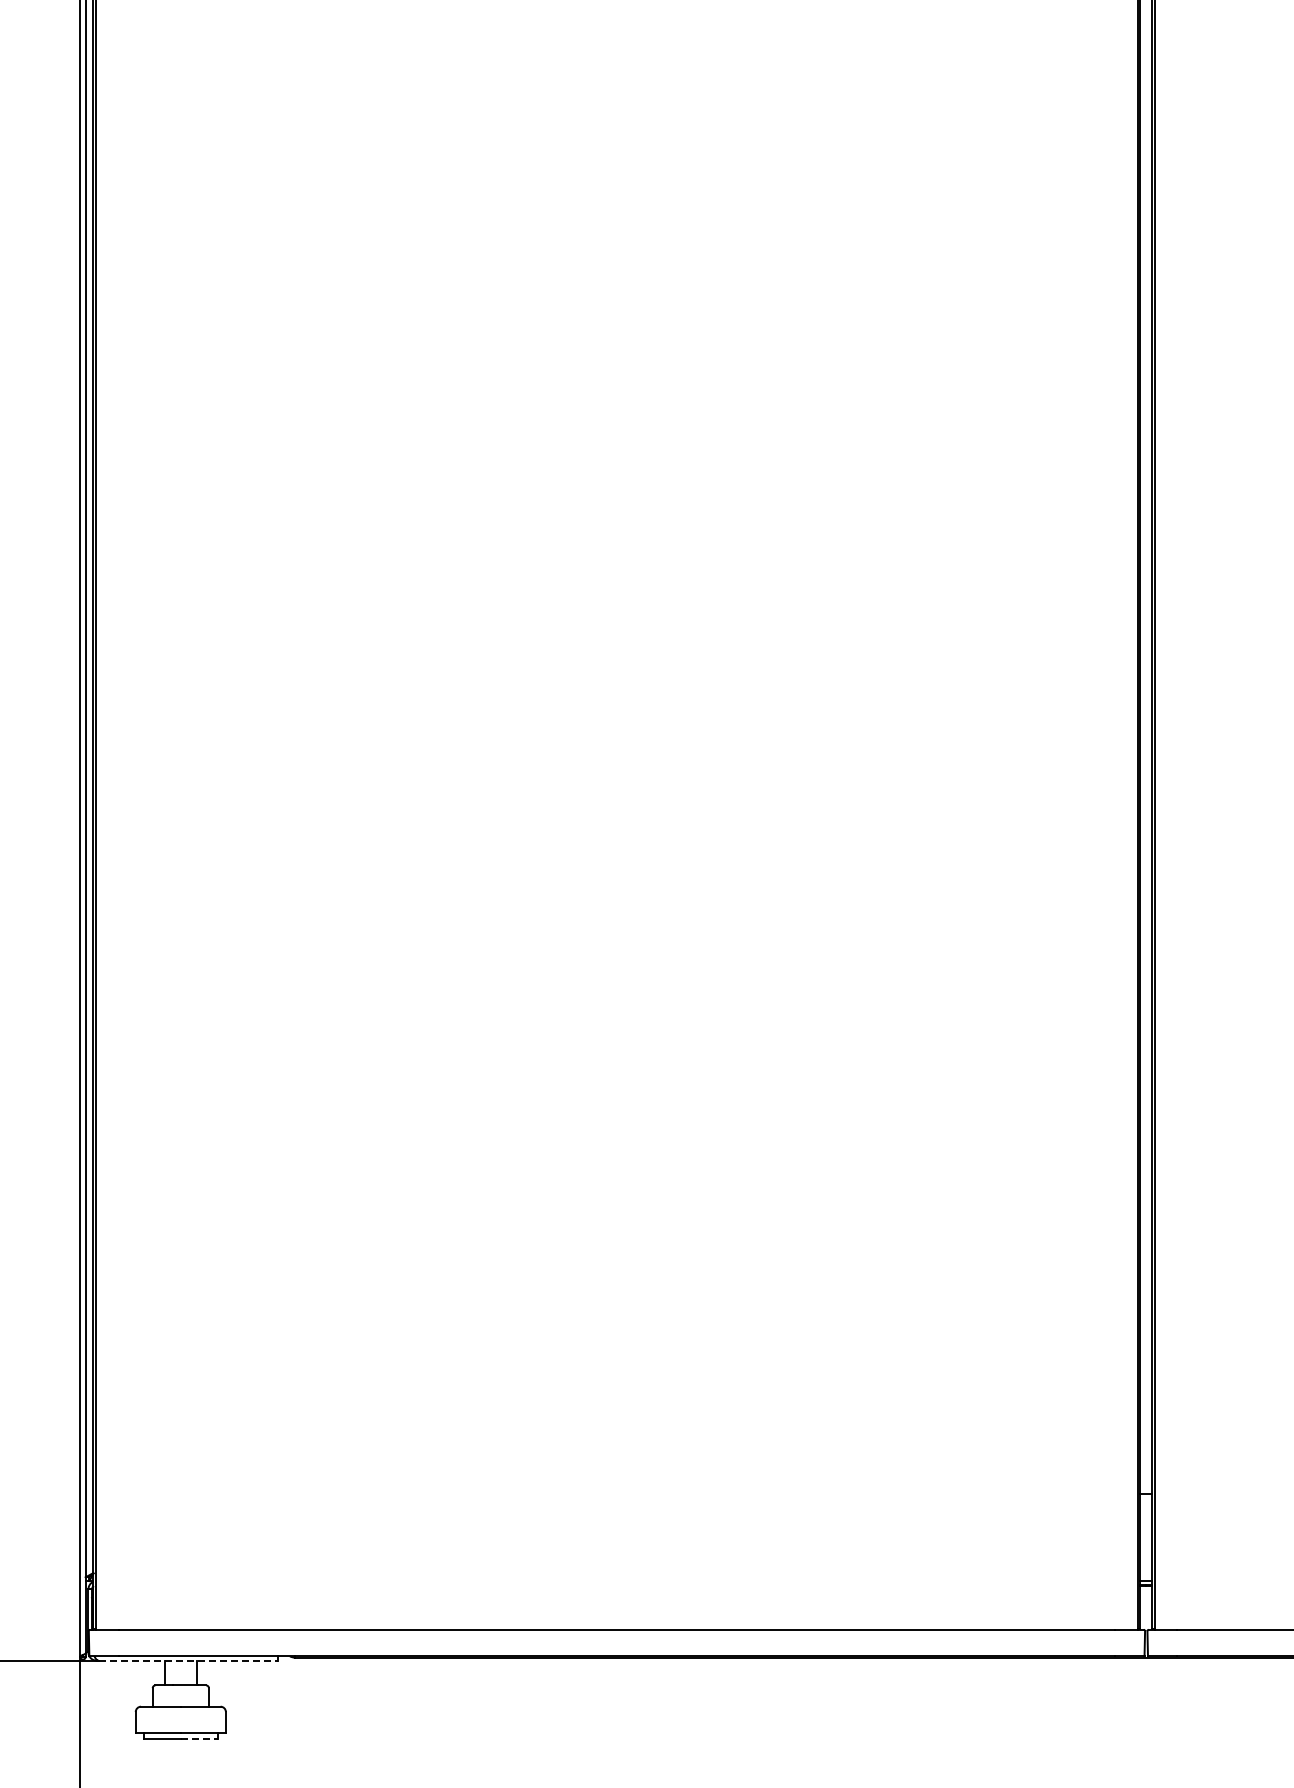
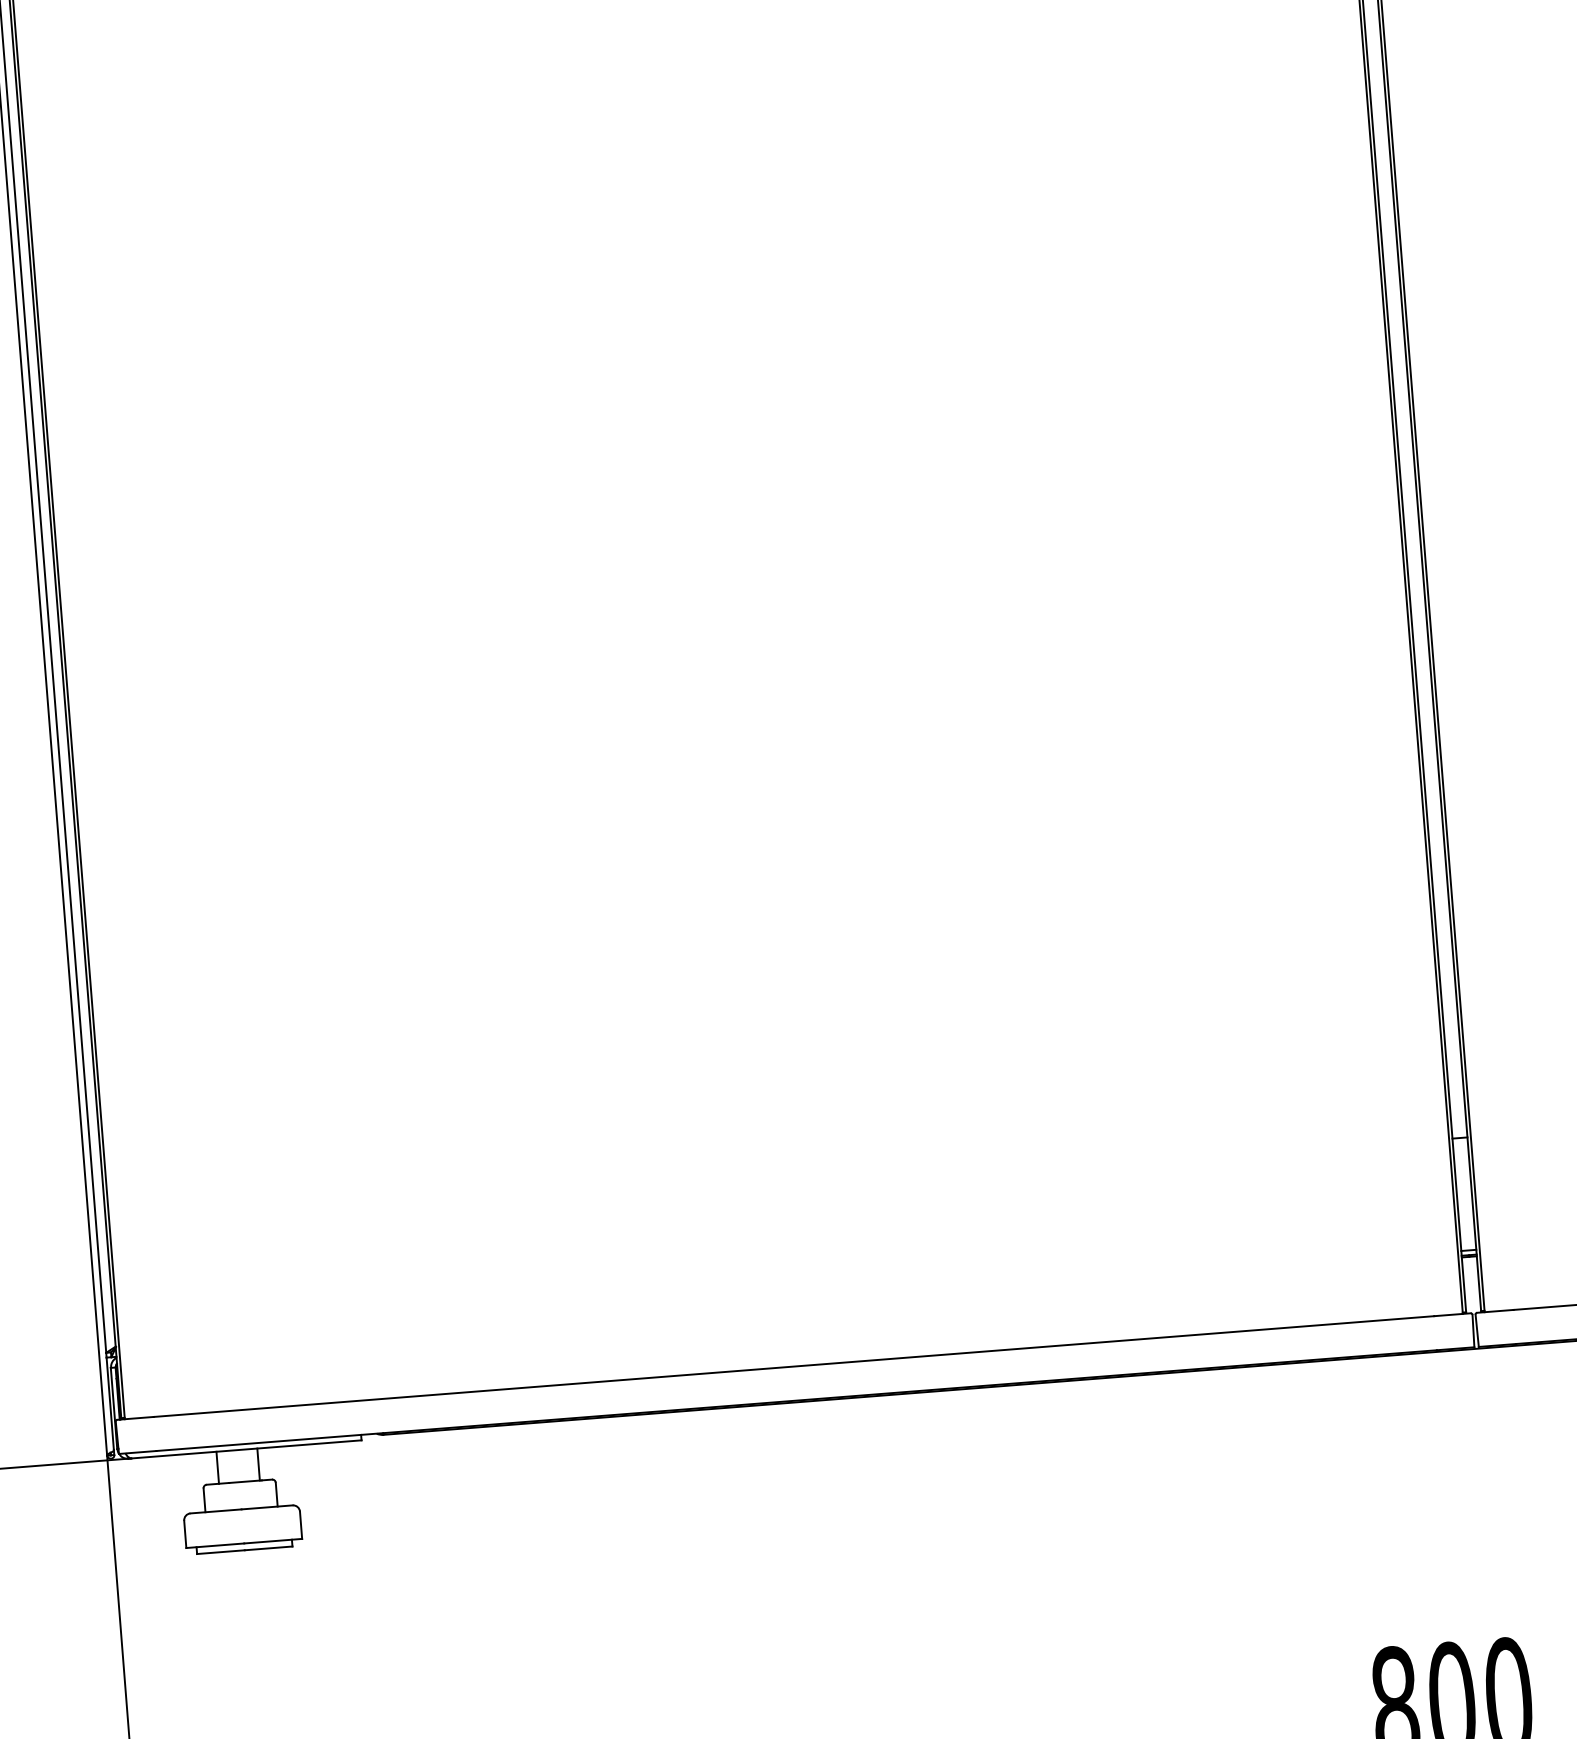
line: (188, 1660) -> (246, 1449), dashed -> solid
line: (199, 1738) -> (268, 1548), dashed -> solid

